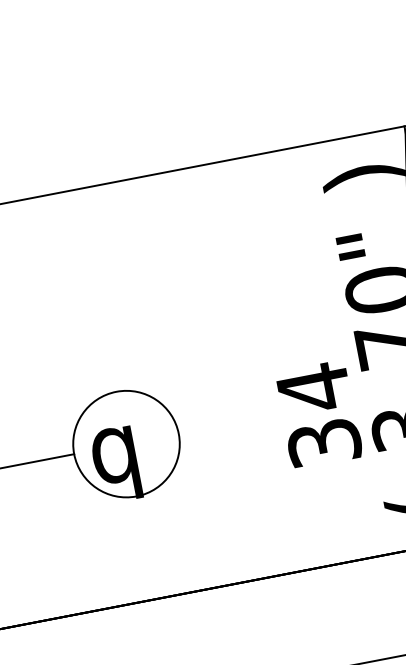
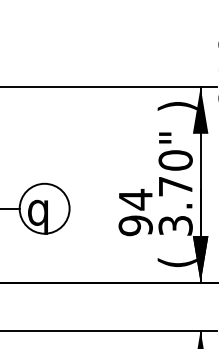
text: (323, 442) -> (135, 225), 34 -> 94

